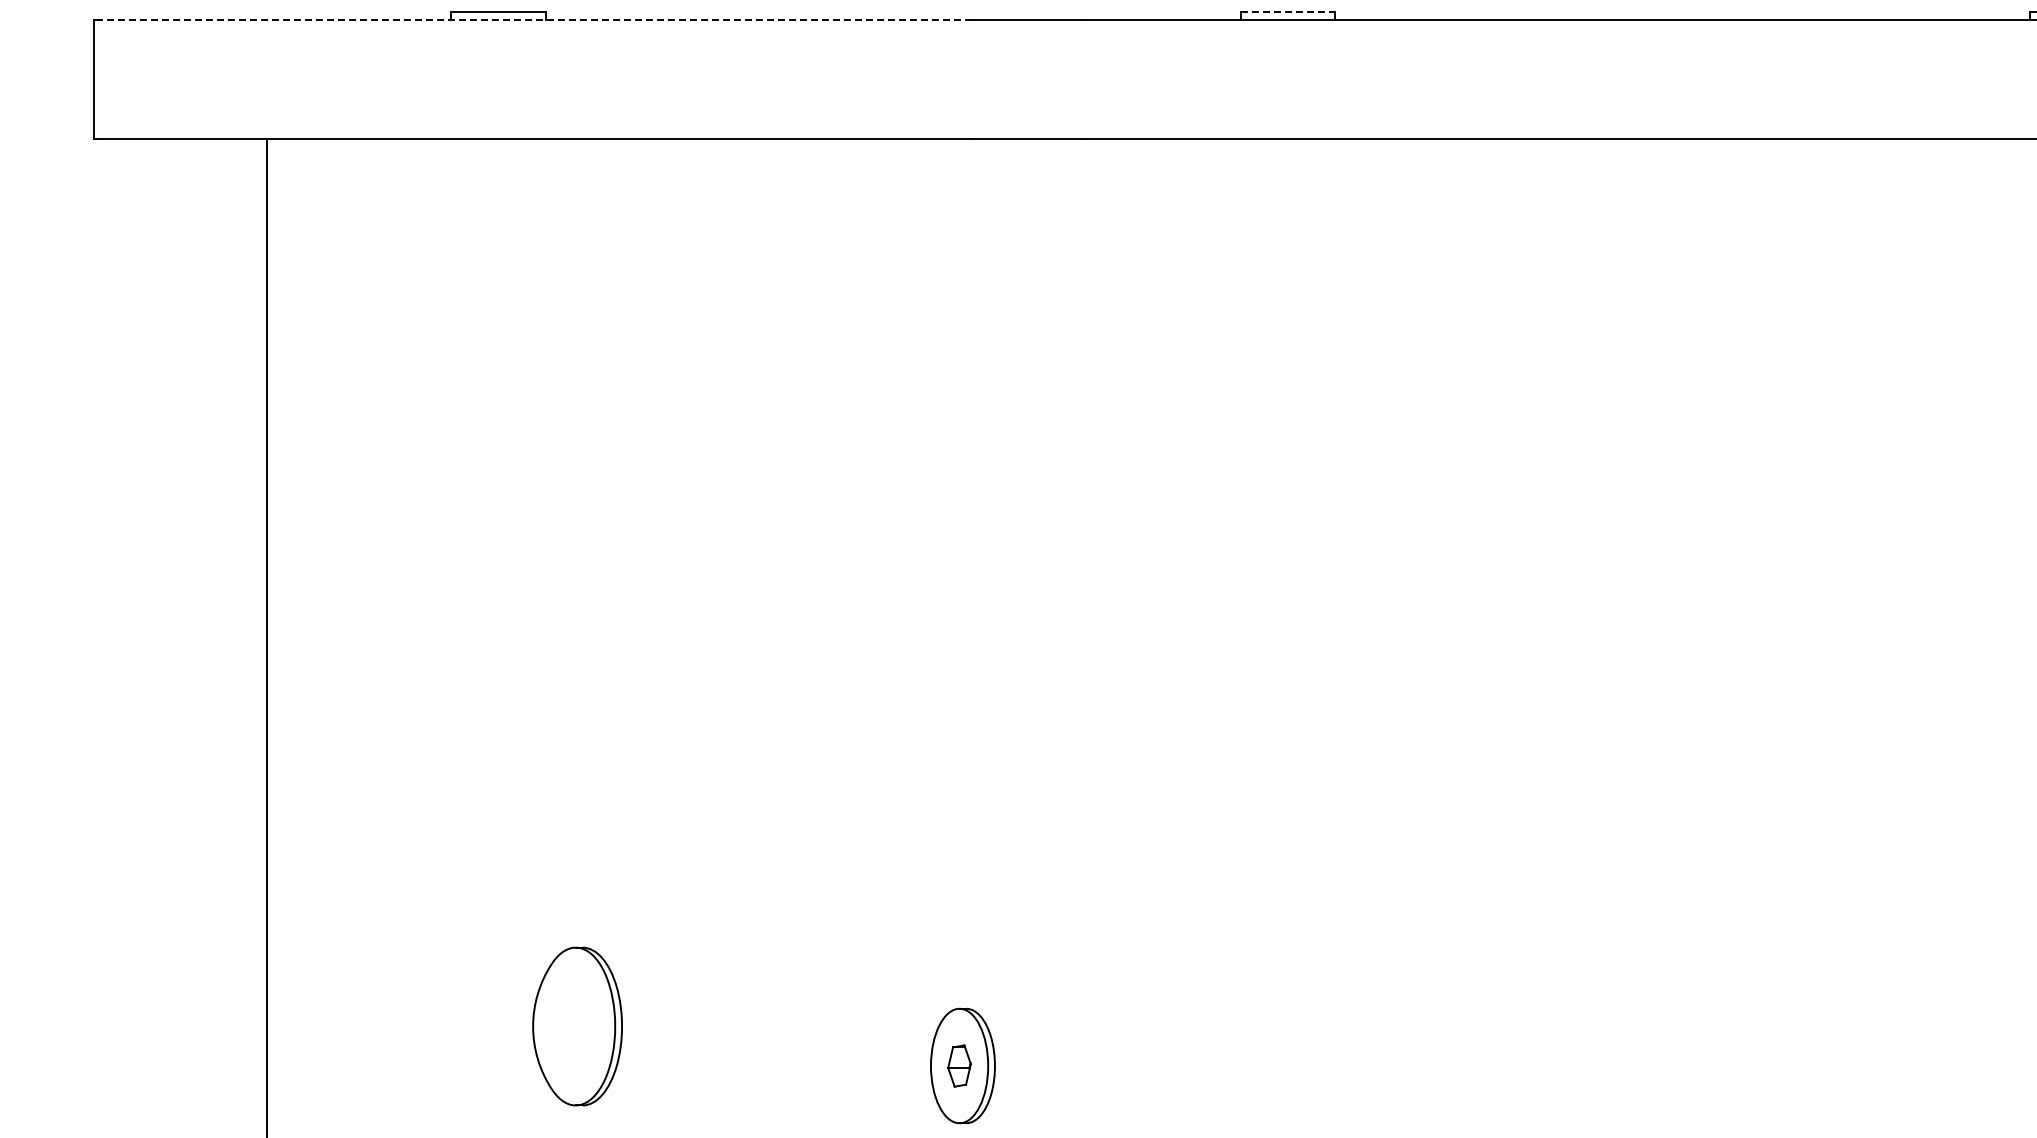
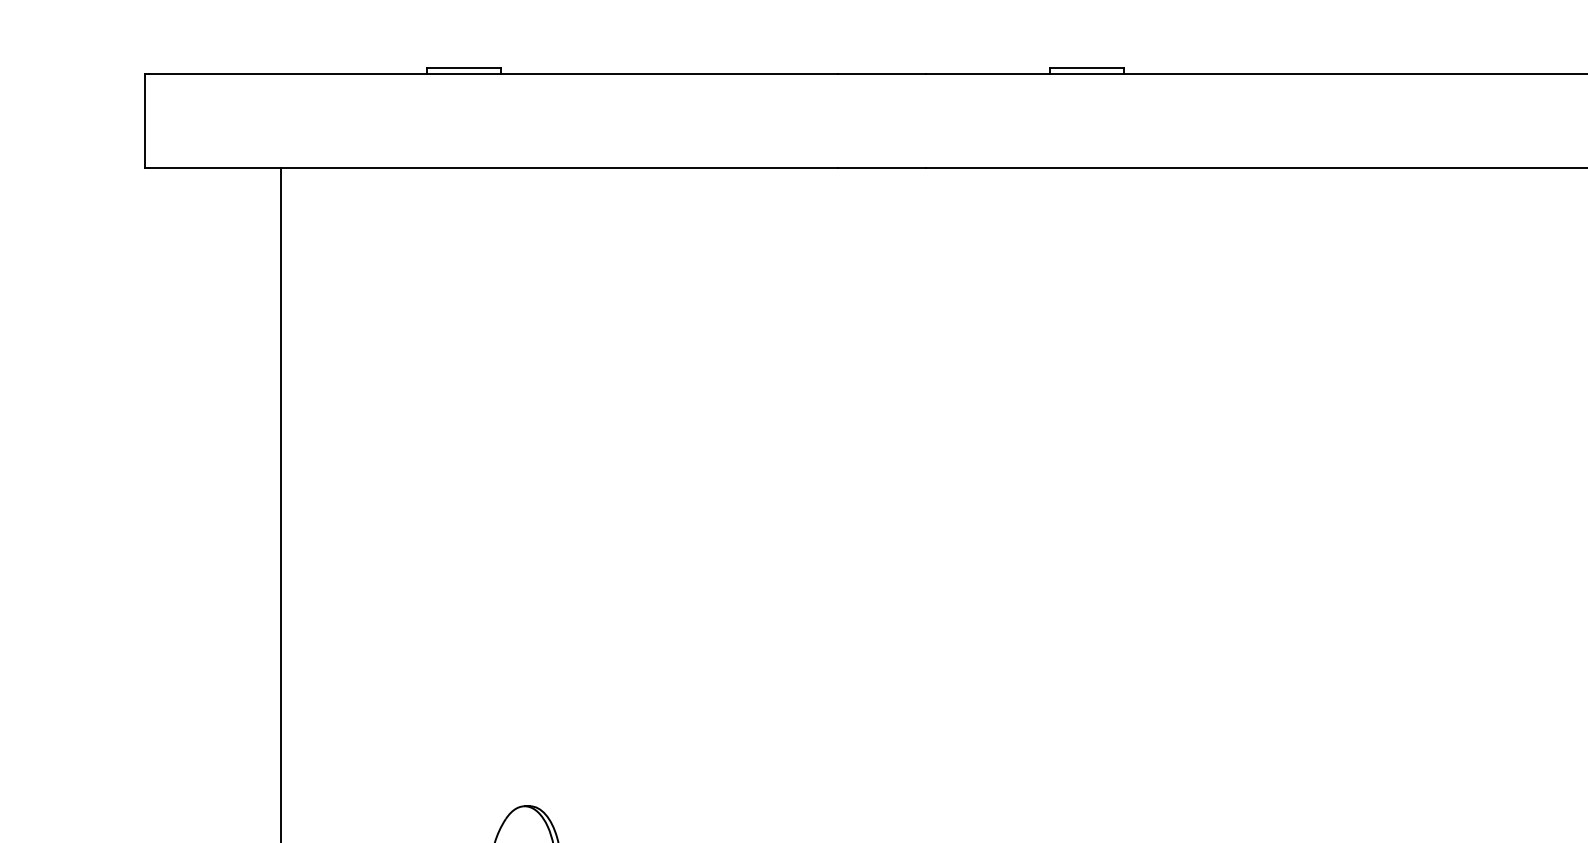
line: (1288, 12) -> (1087, 68), dashed -> solid
line: (535, 20) -> (492, 74), dashed -> solid

